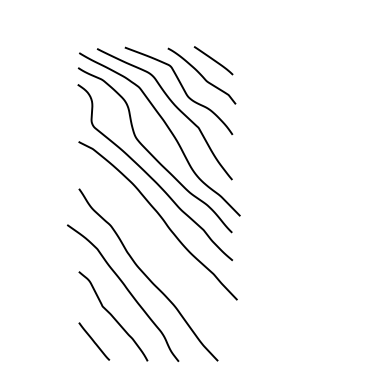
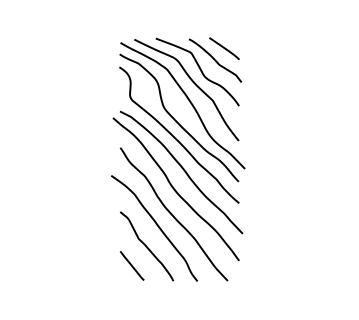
curve: (150, 242) -> (175, 189), added

